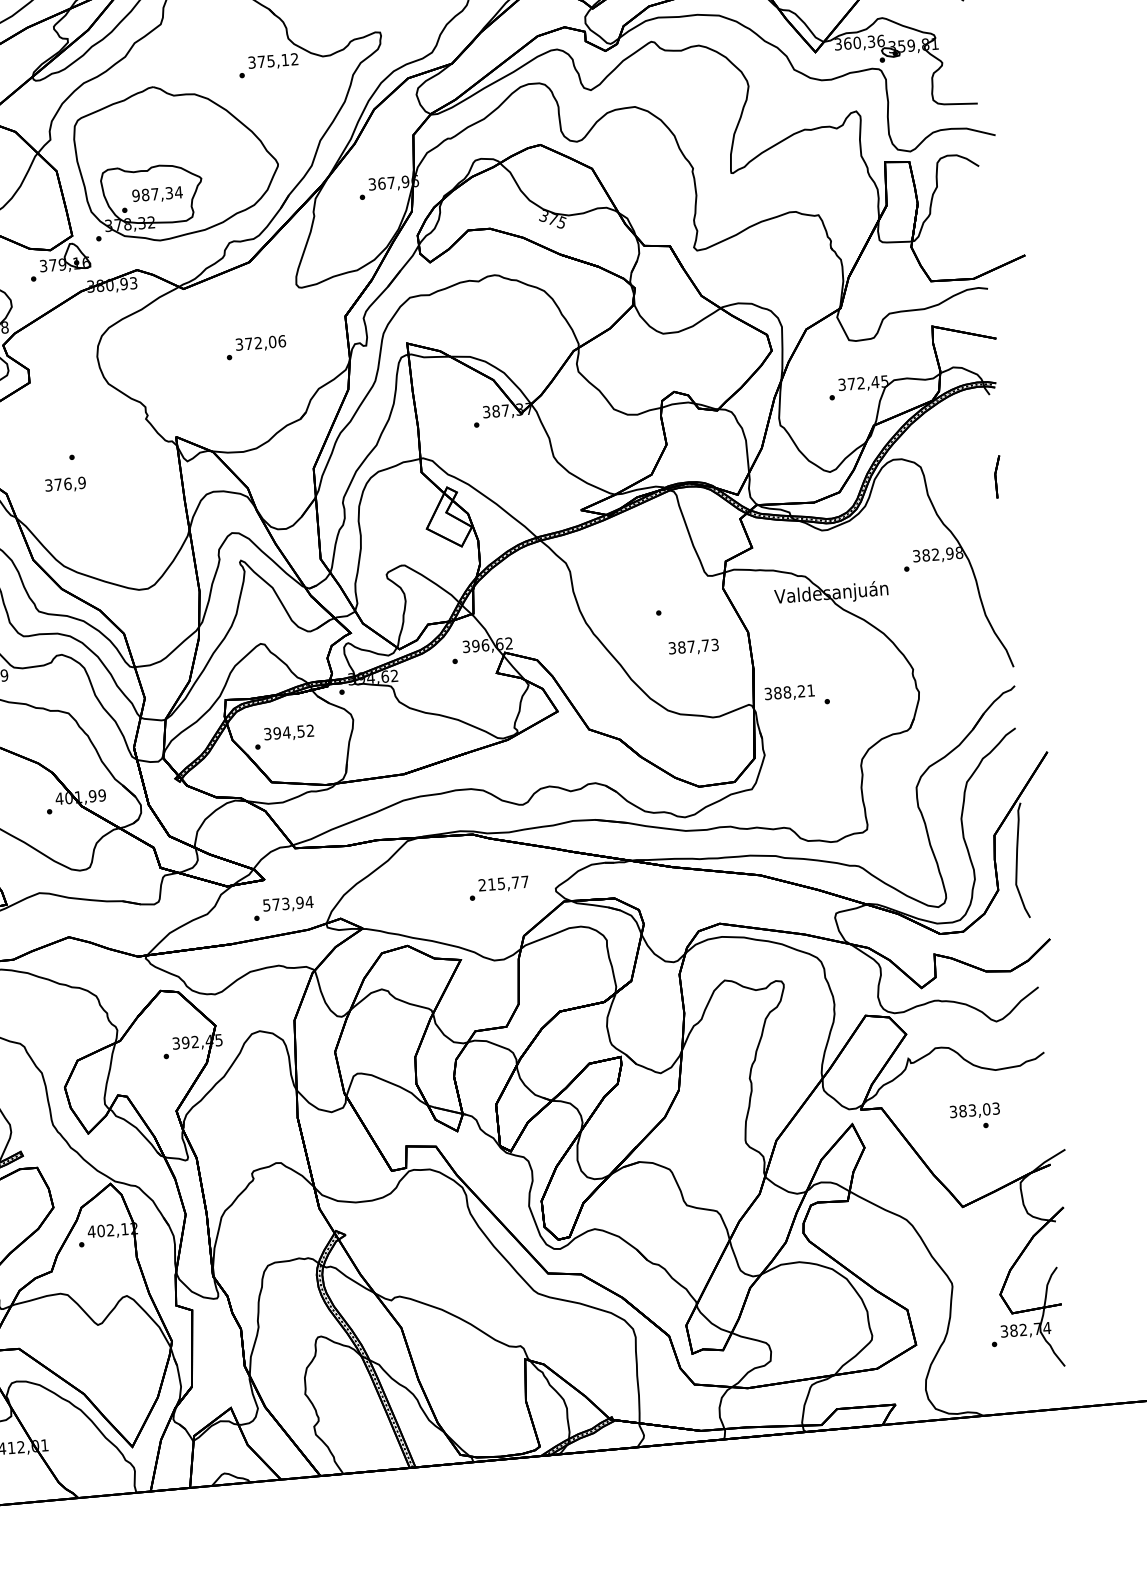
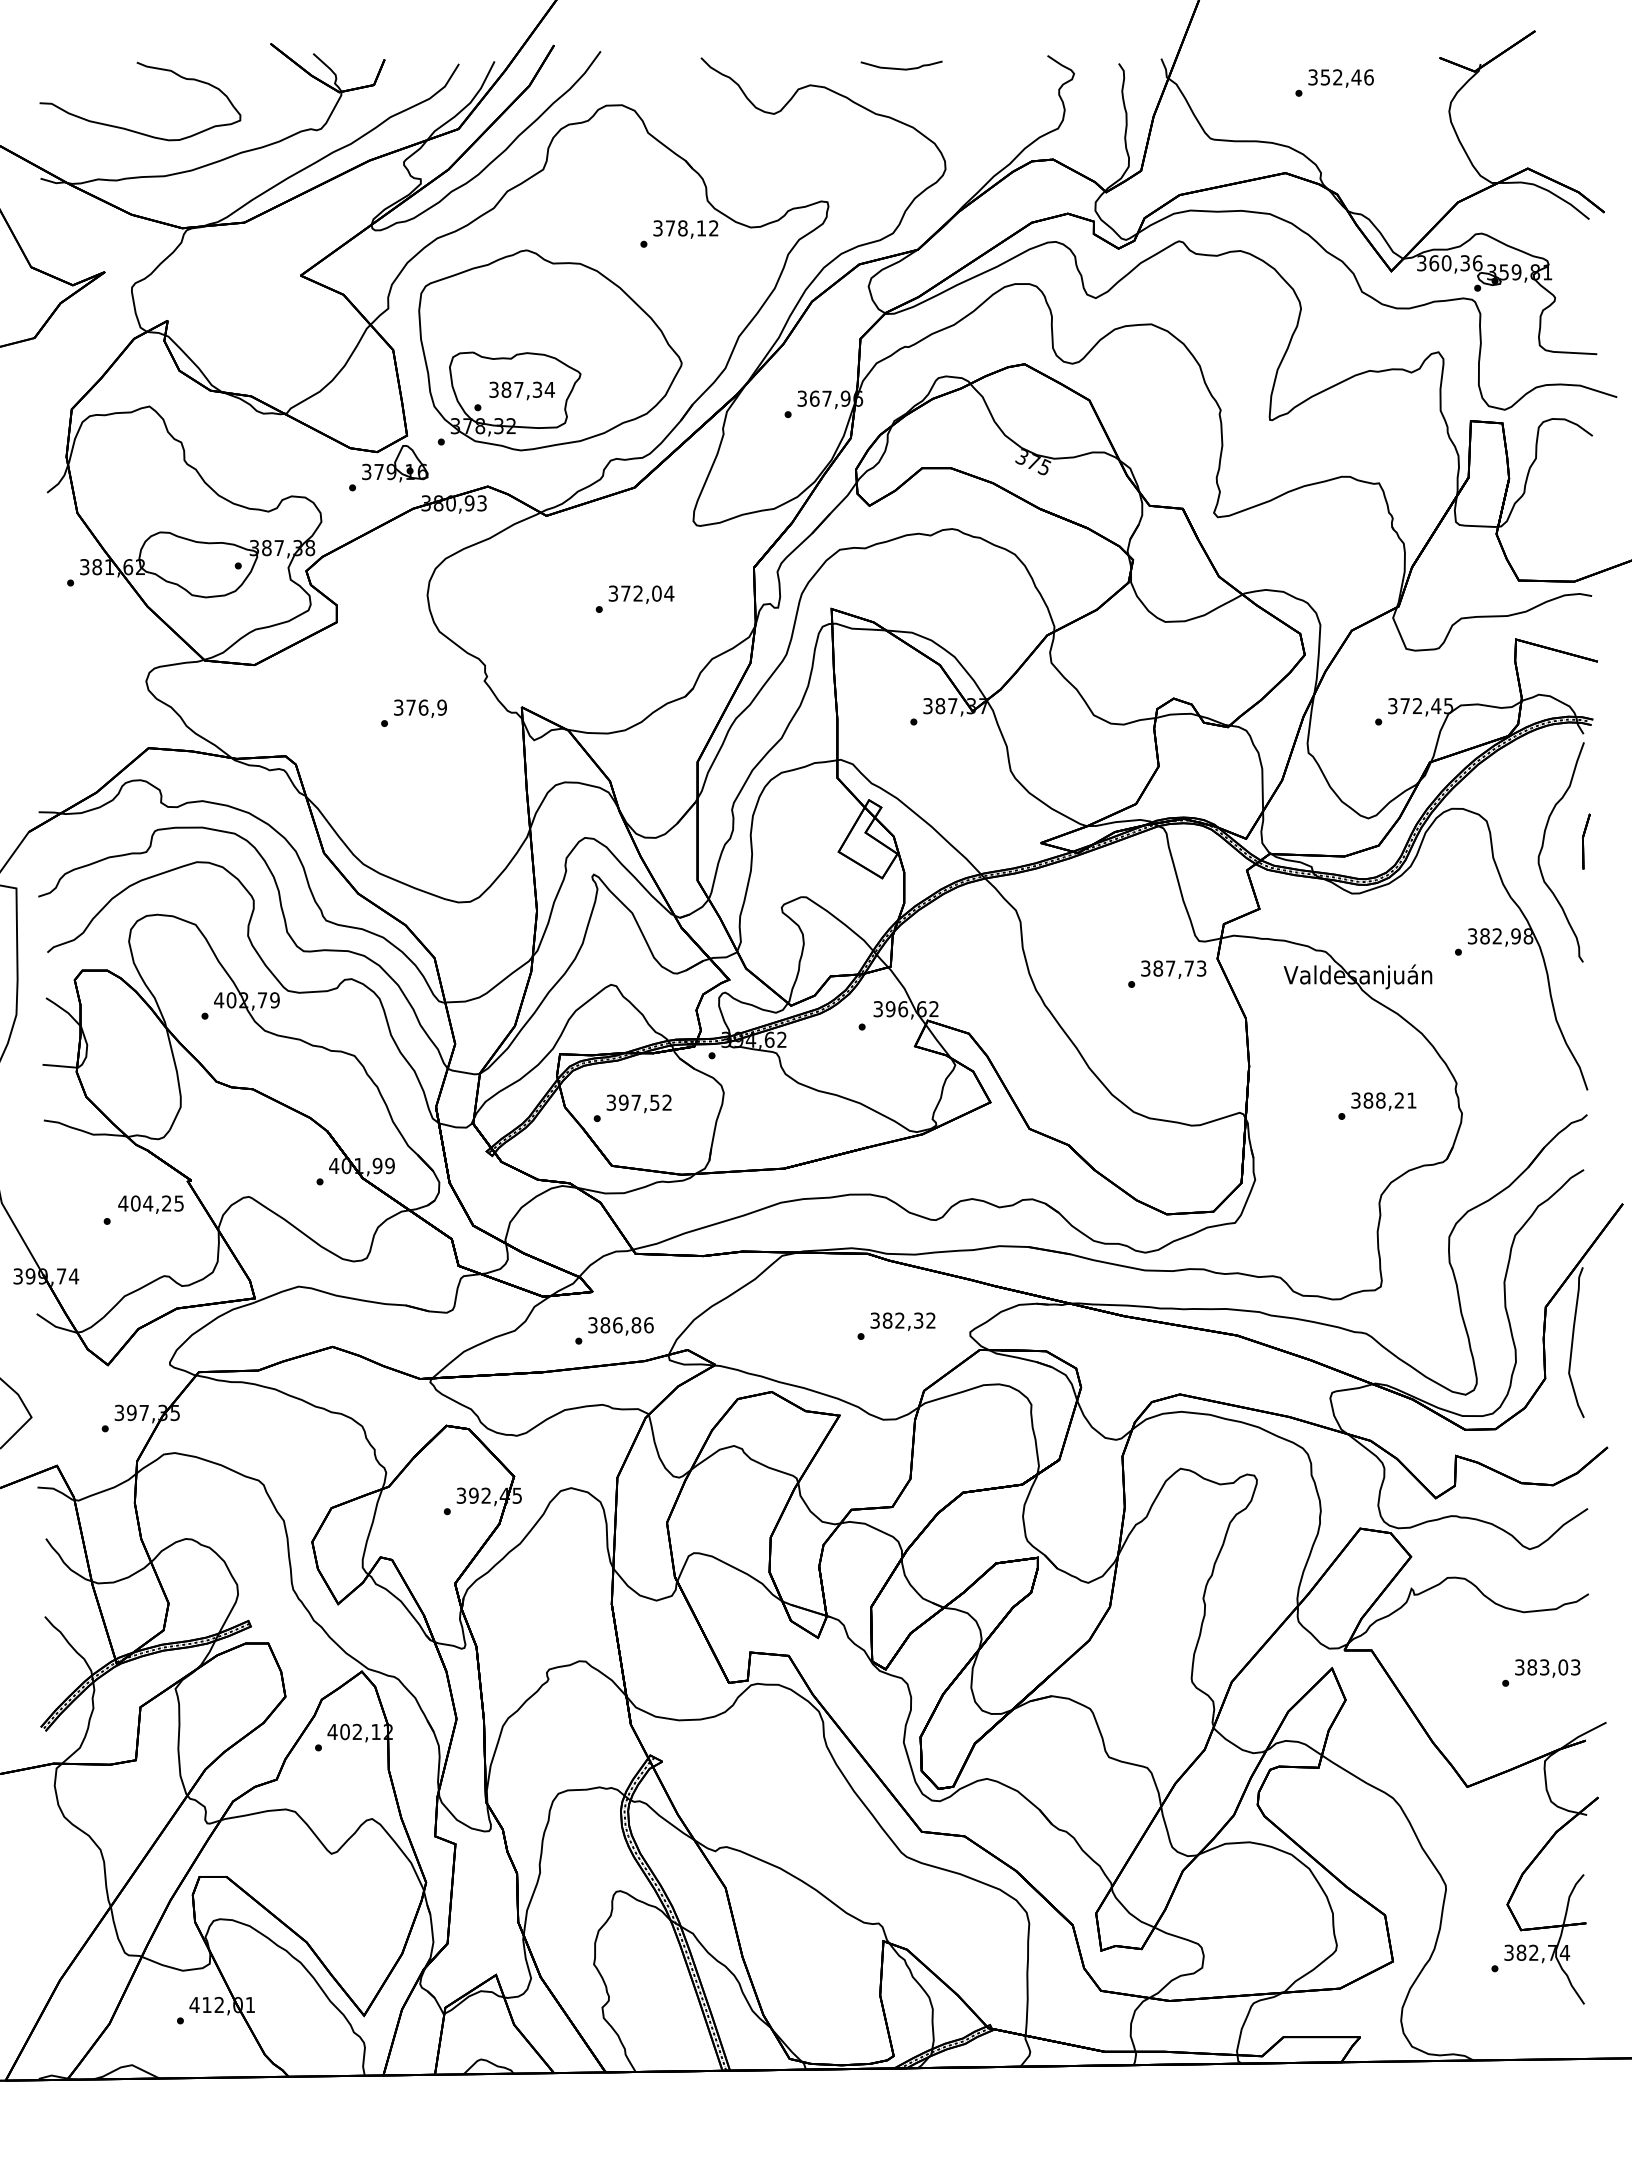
text: (270, 61) -> (682, 228), 375,12 -> 378,12
text: (135, 195) -> (493, 389), 987,34 -> 387,34
text: (282, 341) -> (669, 593), 372,06 -> 372,04
text: (65, 484) -> (420, 708), moved
curve: (965, 484) -> (1543, 847), added
text: (693, 647) -> (1173, 969), moved
text: (789, 692) -> (1383, 1101), moved
text: (287, 732) -> (636, 1102), 394,52 -> 397,52
text: (503, 883) -> (902, 1320), 215,77 -> 382,32
text: (287, 903) -> (620, 1325), 573,94 -> 386,86
text: (974, 1111) -> (1547, 1668), moved

